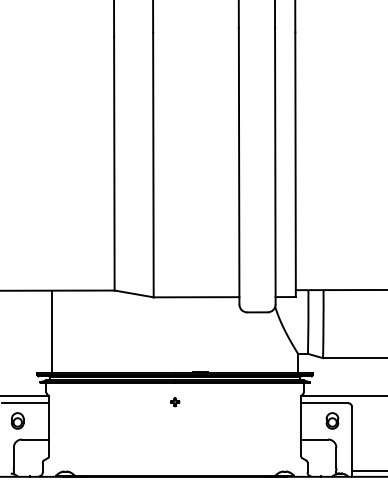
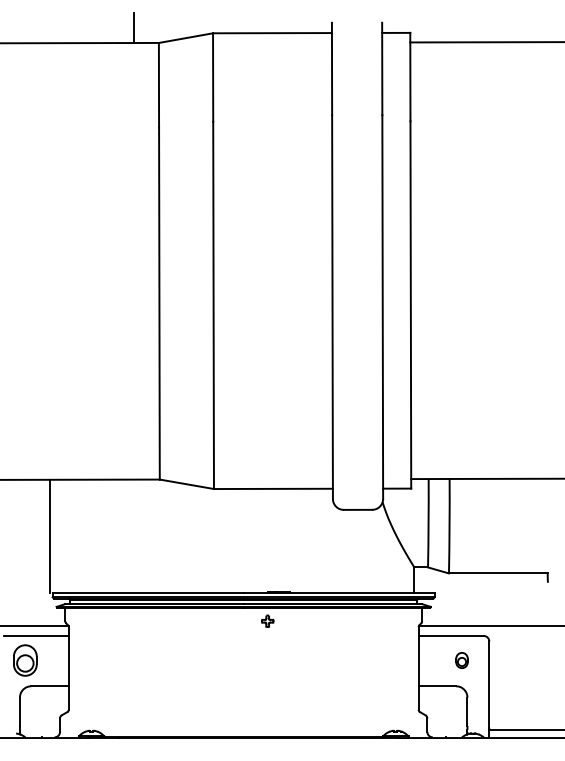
line: (52, 331) -> (50, 536), moved
part: (174, 401) -> (267, 620), moved
part: (17, 420) -> (25, 660), size x1.4
part: (332, 420) -> (461, 660), size x0.7

